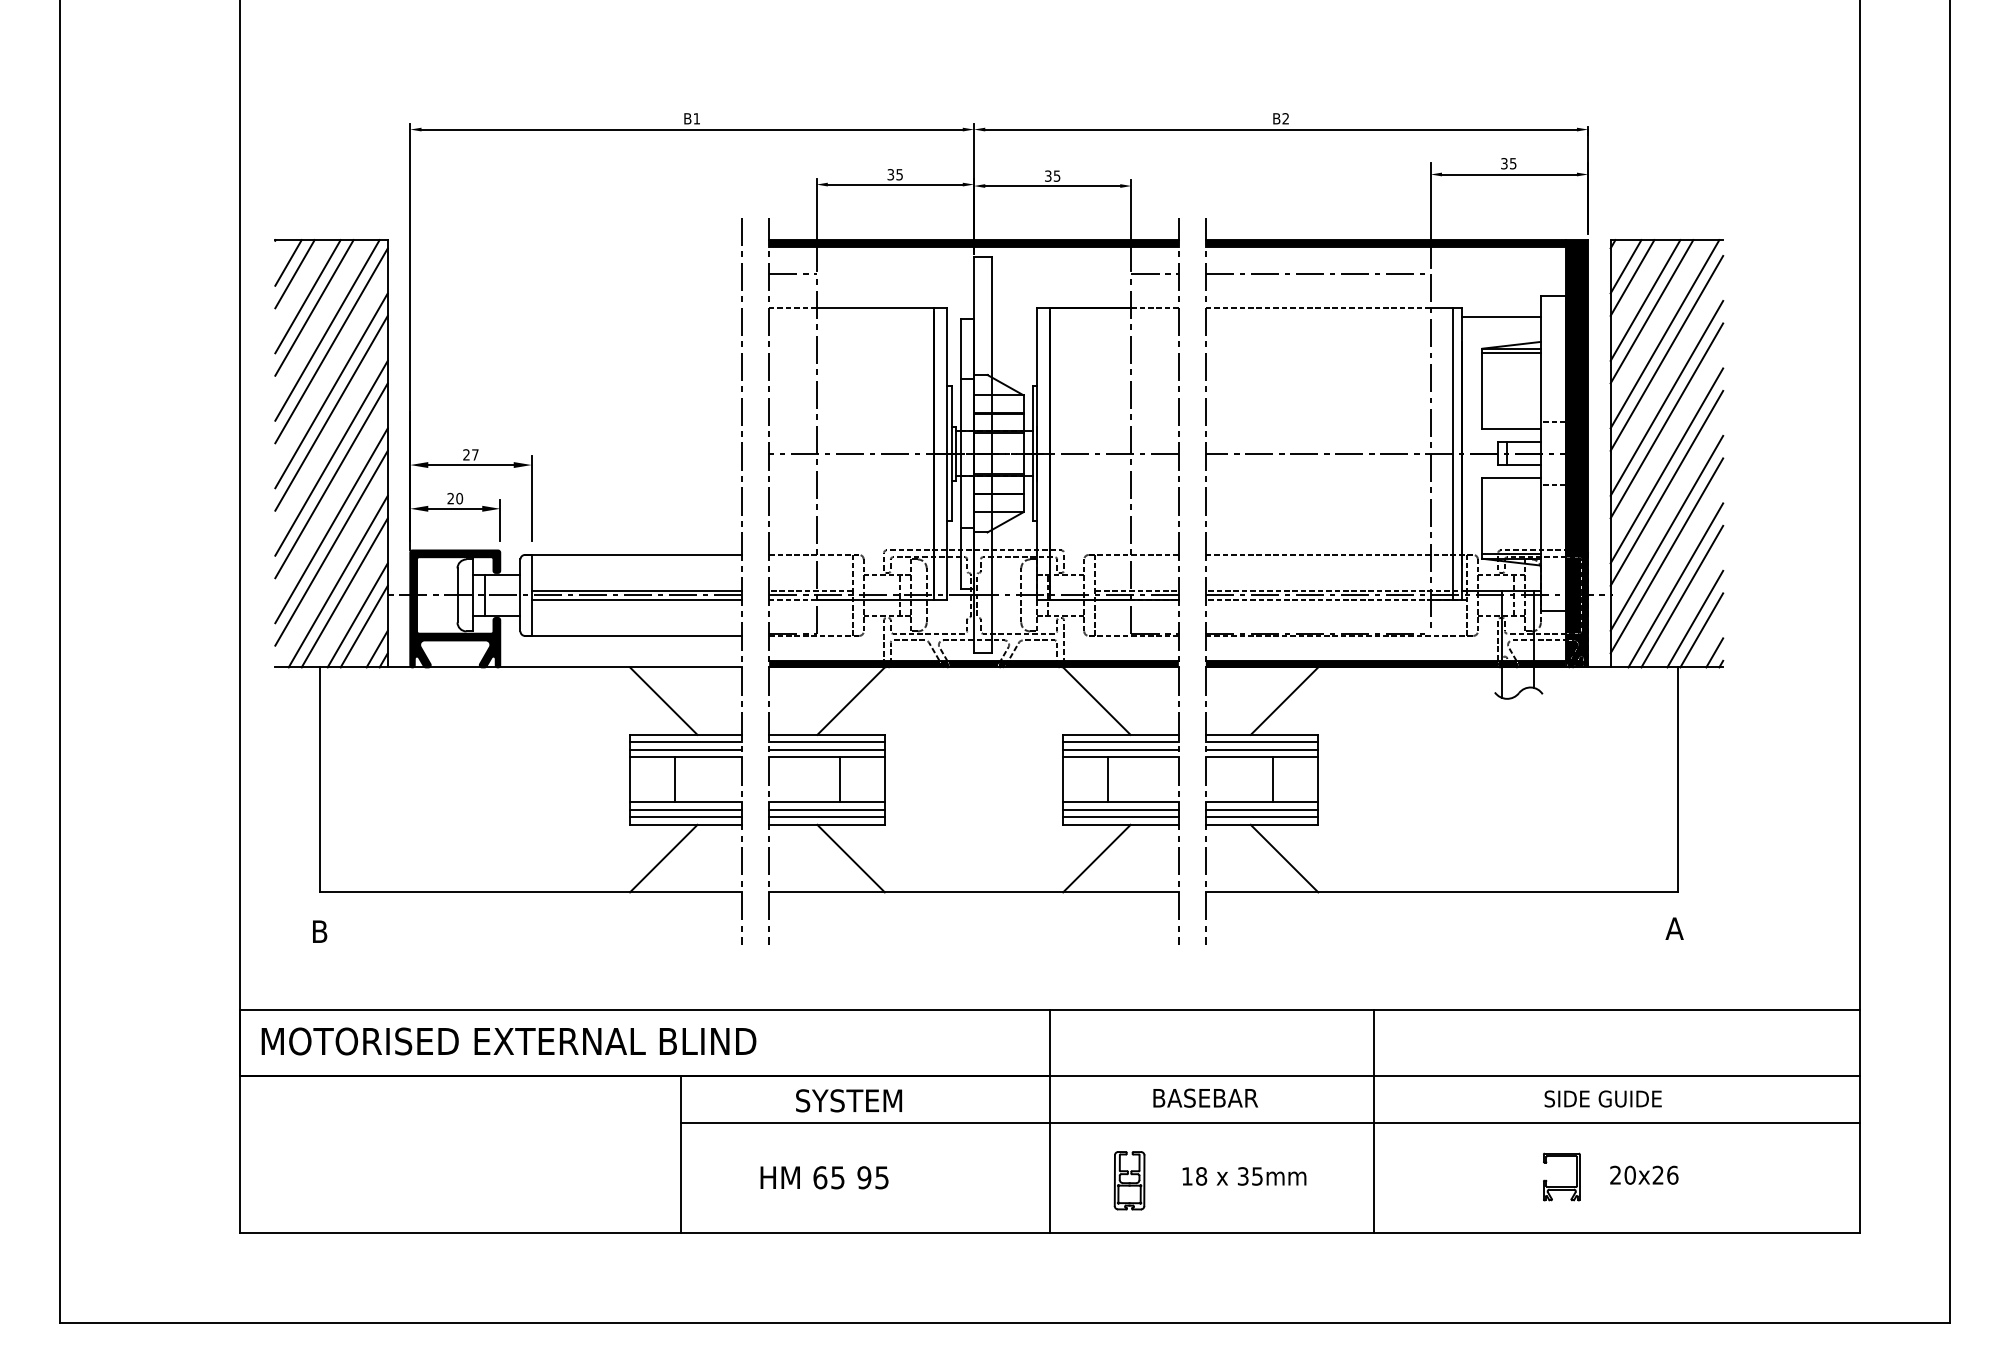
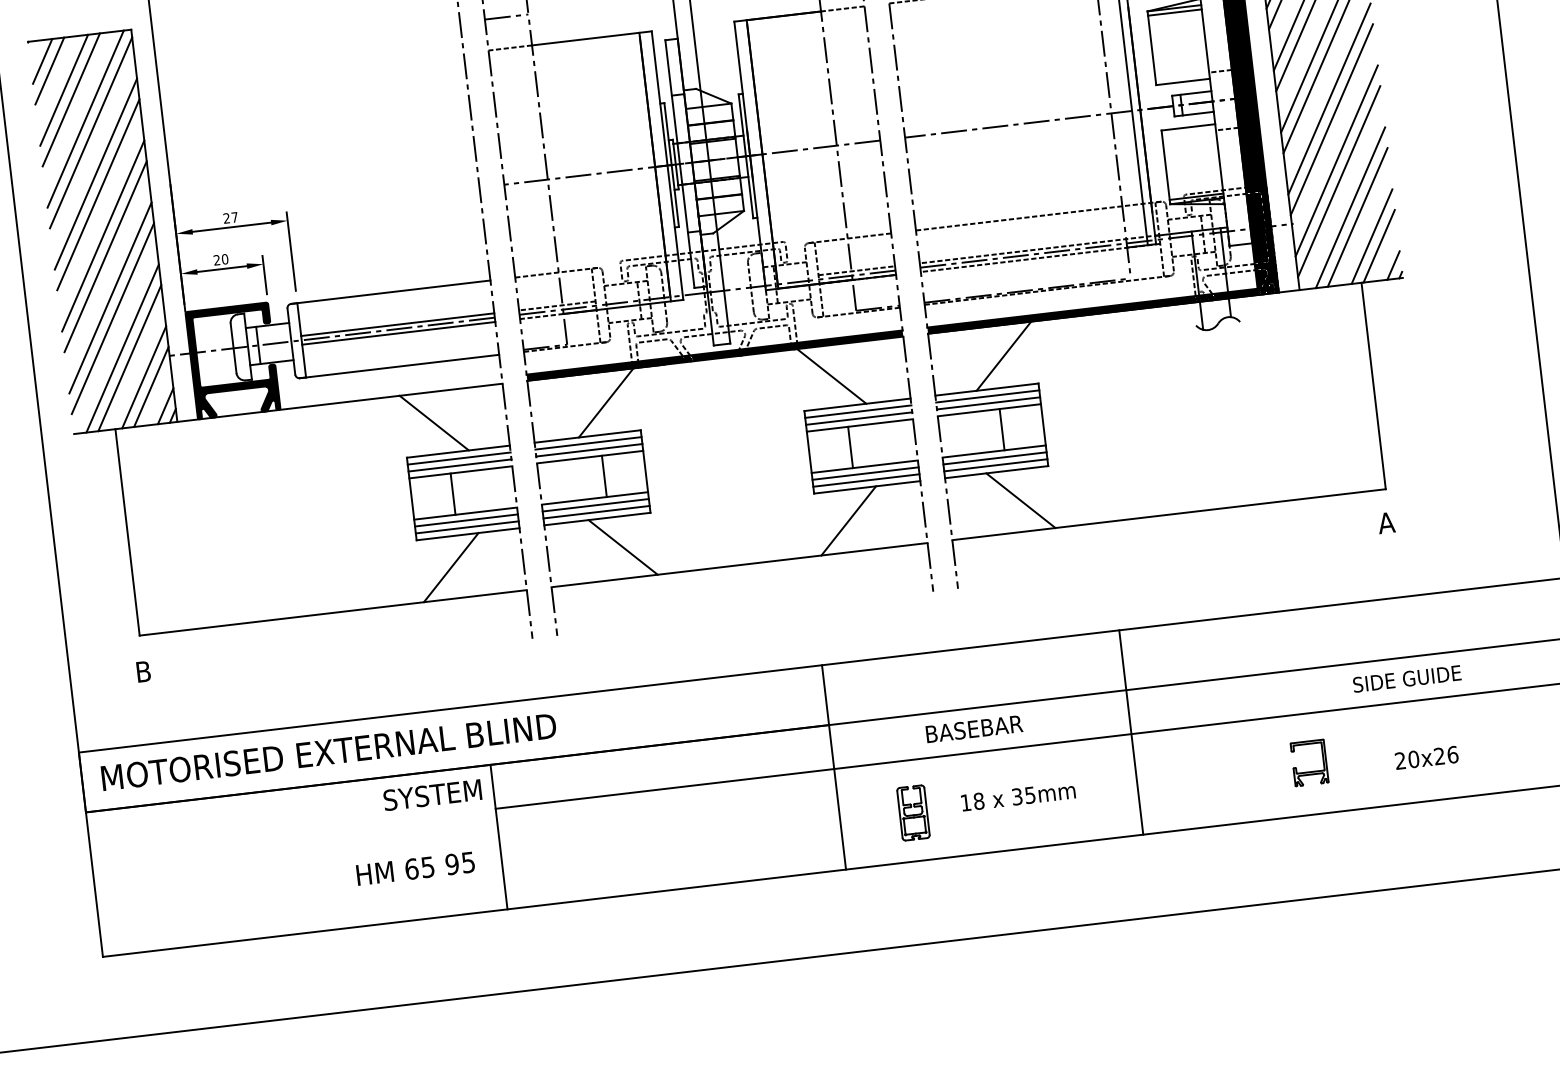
text: (1602, 1098) -> (1406, 678), moved
text: (848, 1100) -> (432, 794), moved
text: (1644, 1174) -> (1426, 757), moved
text: (824, 1177) -> (415, 868), moved

